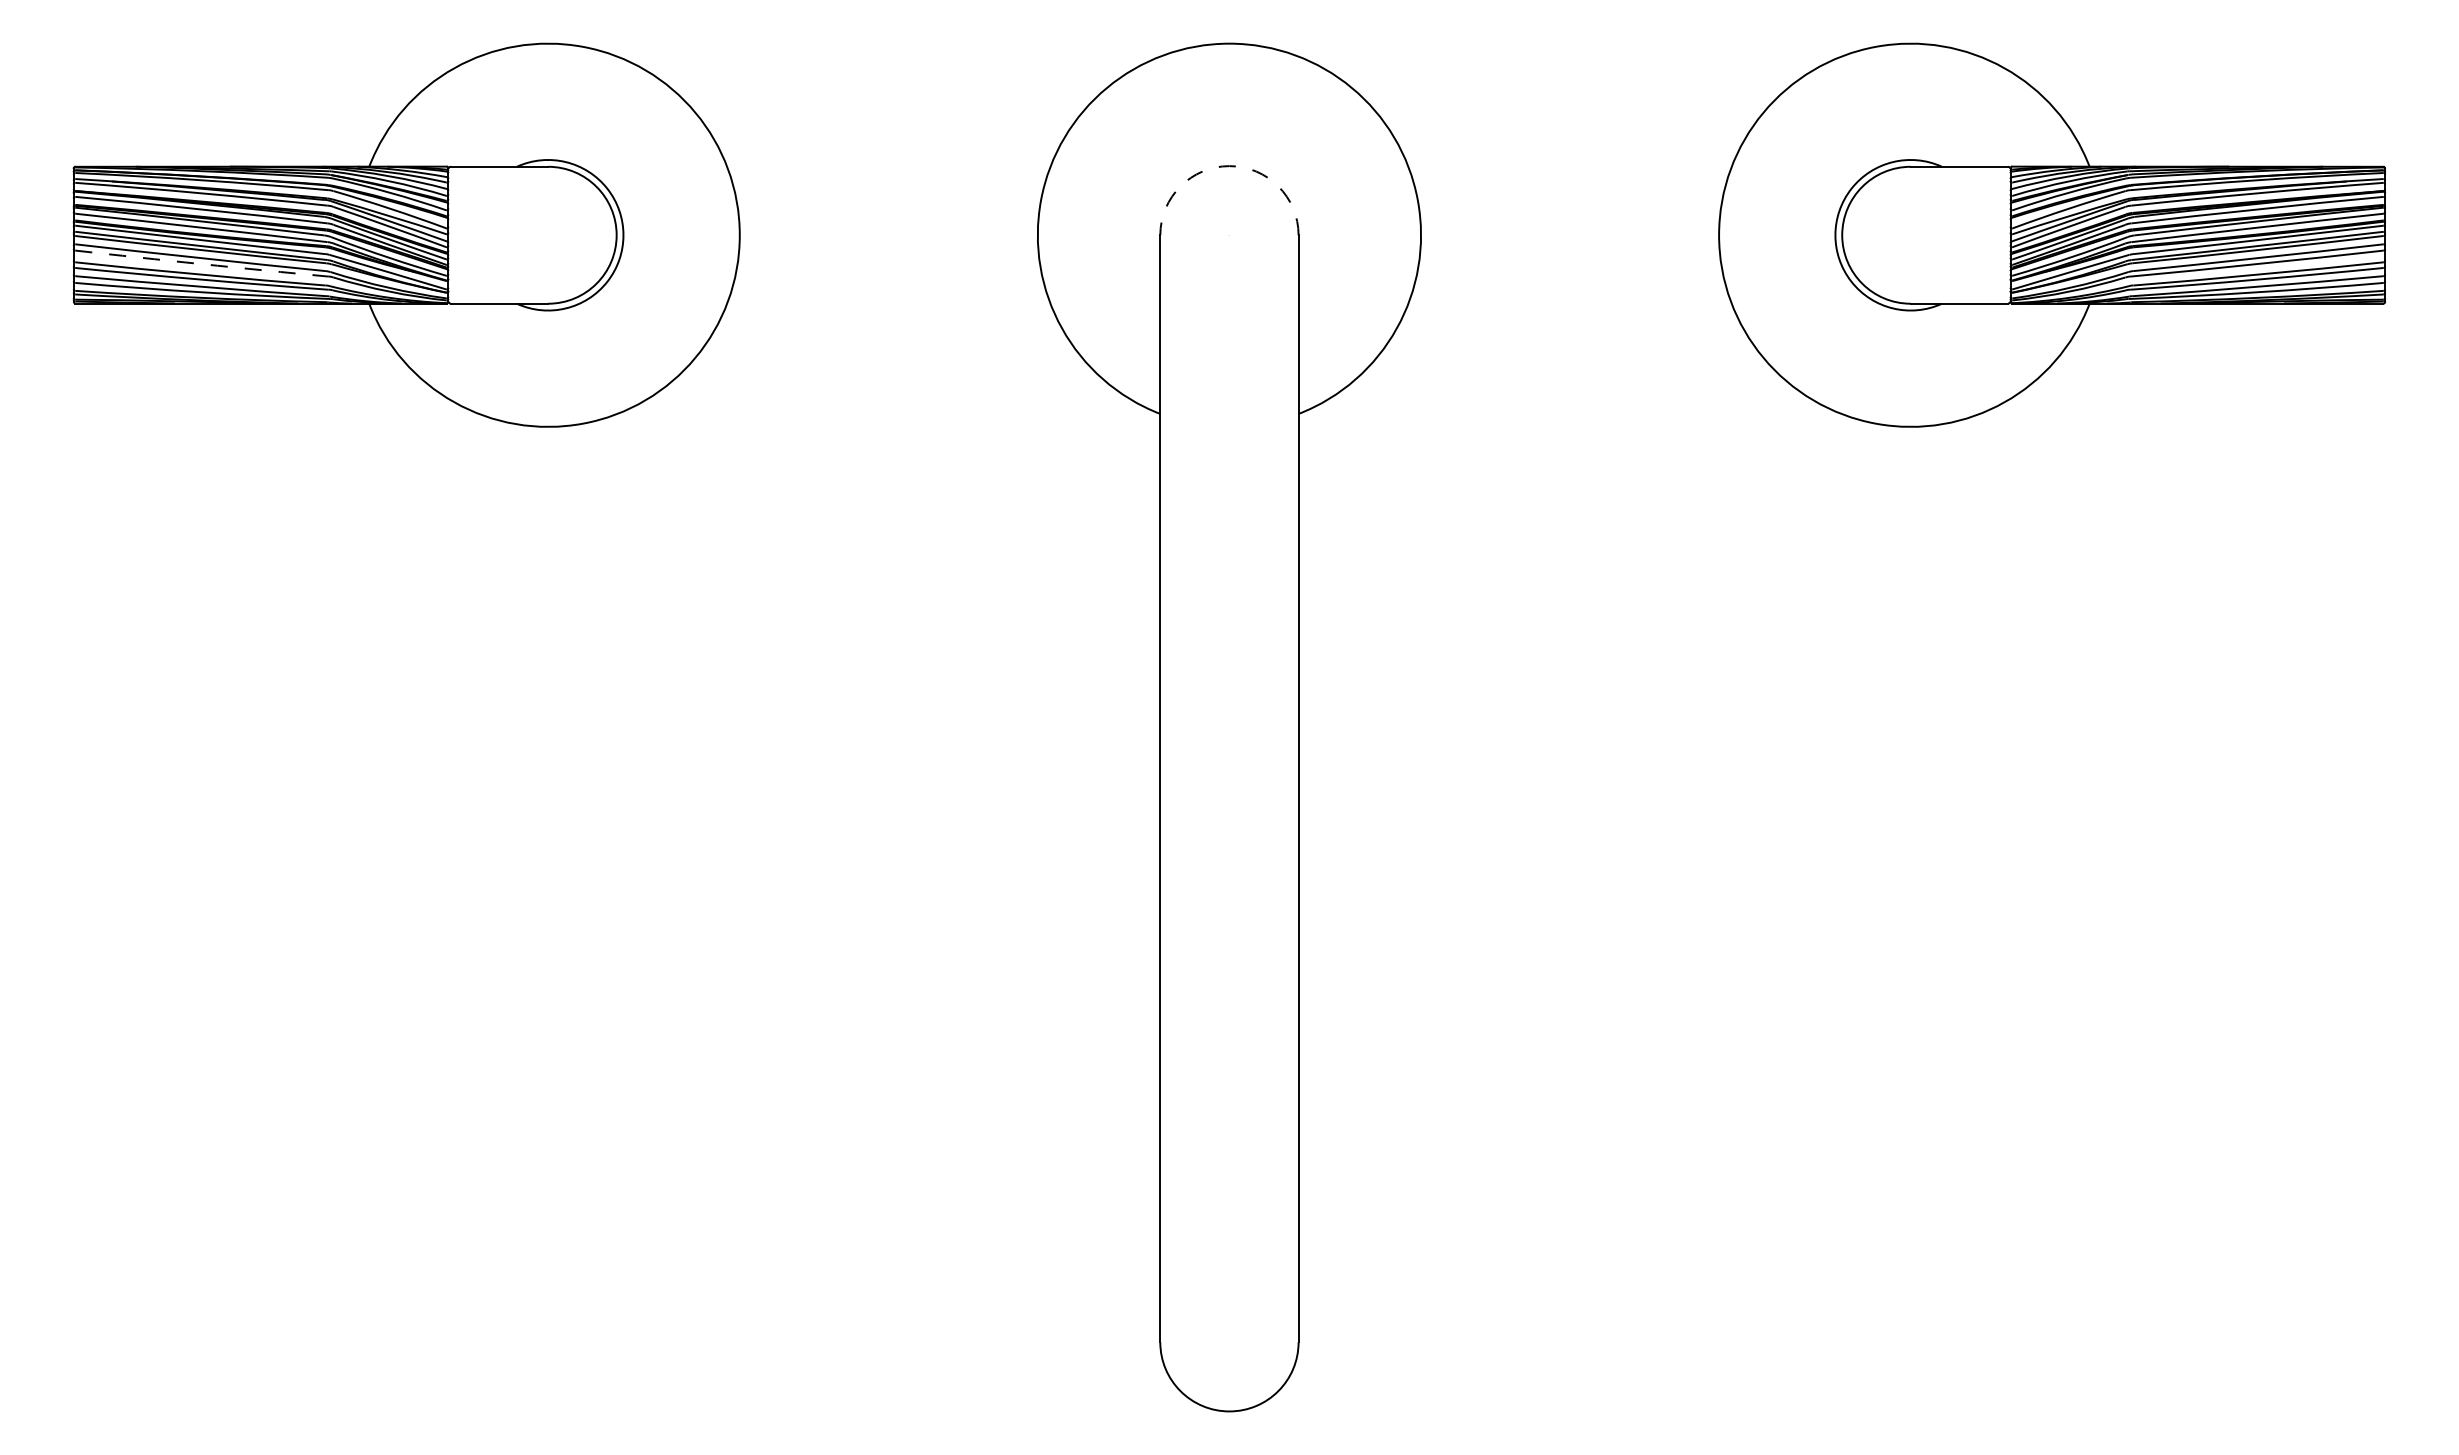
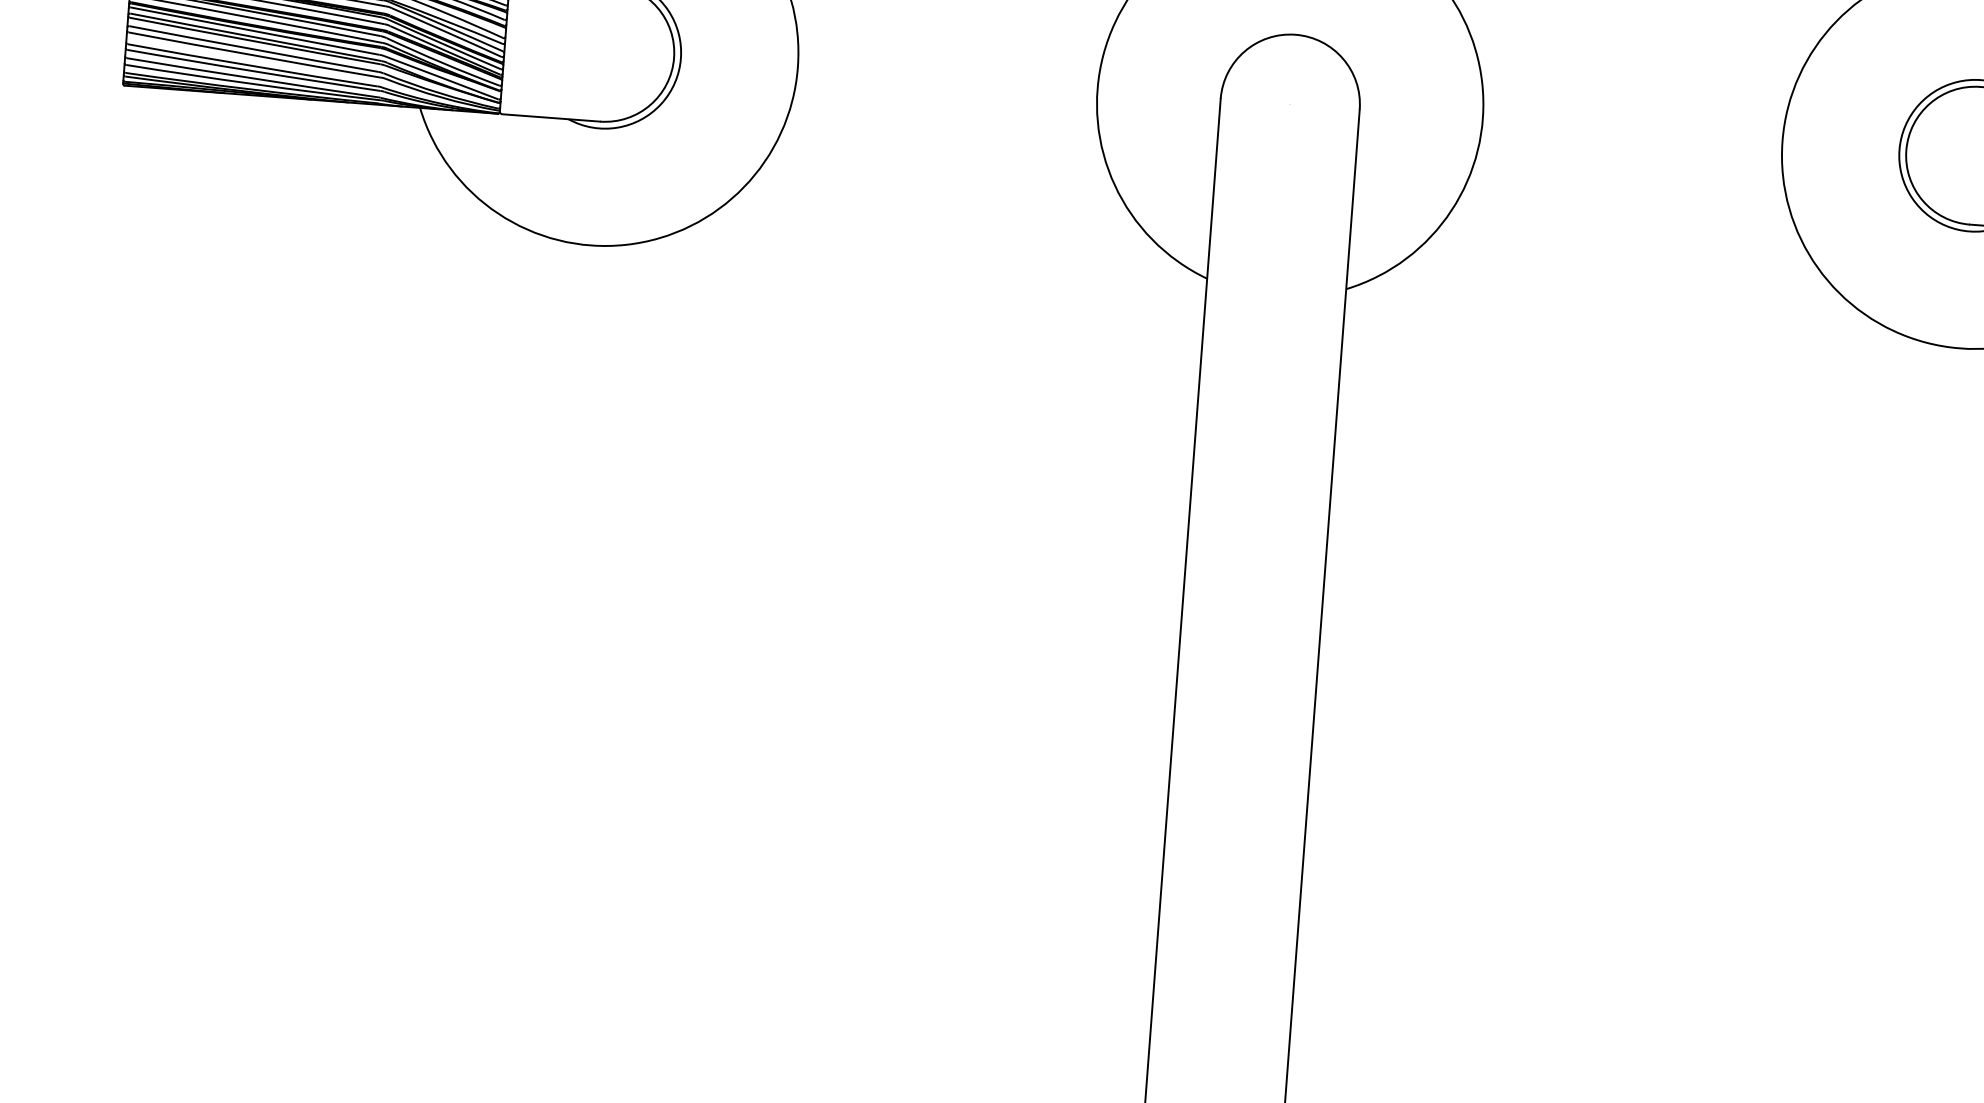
arc: (1229, 166) -> (1295, 35), dashed -> solid
arc: (201, 264) -> (254, 55), dashed -> solid

